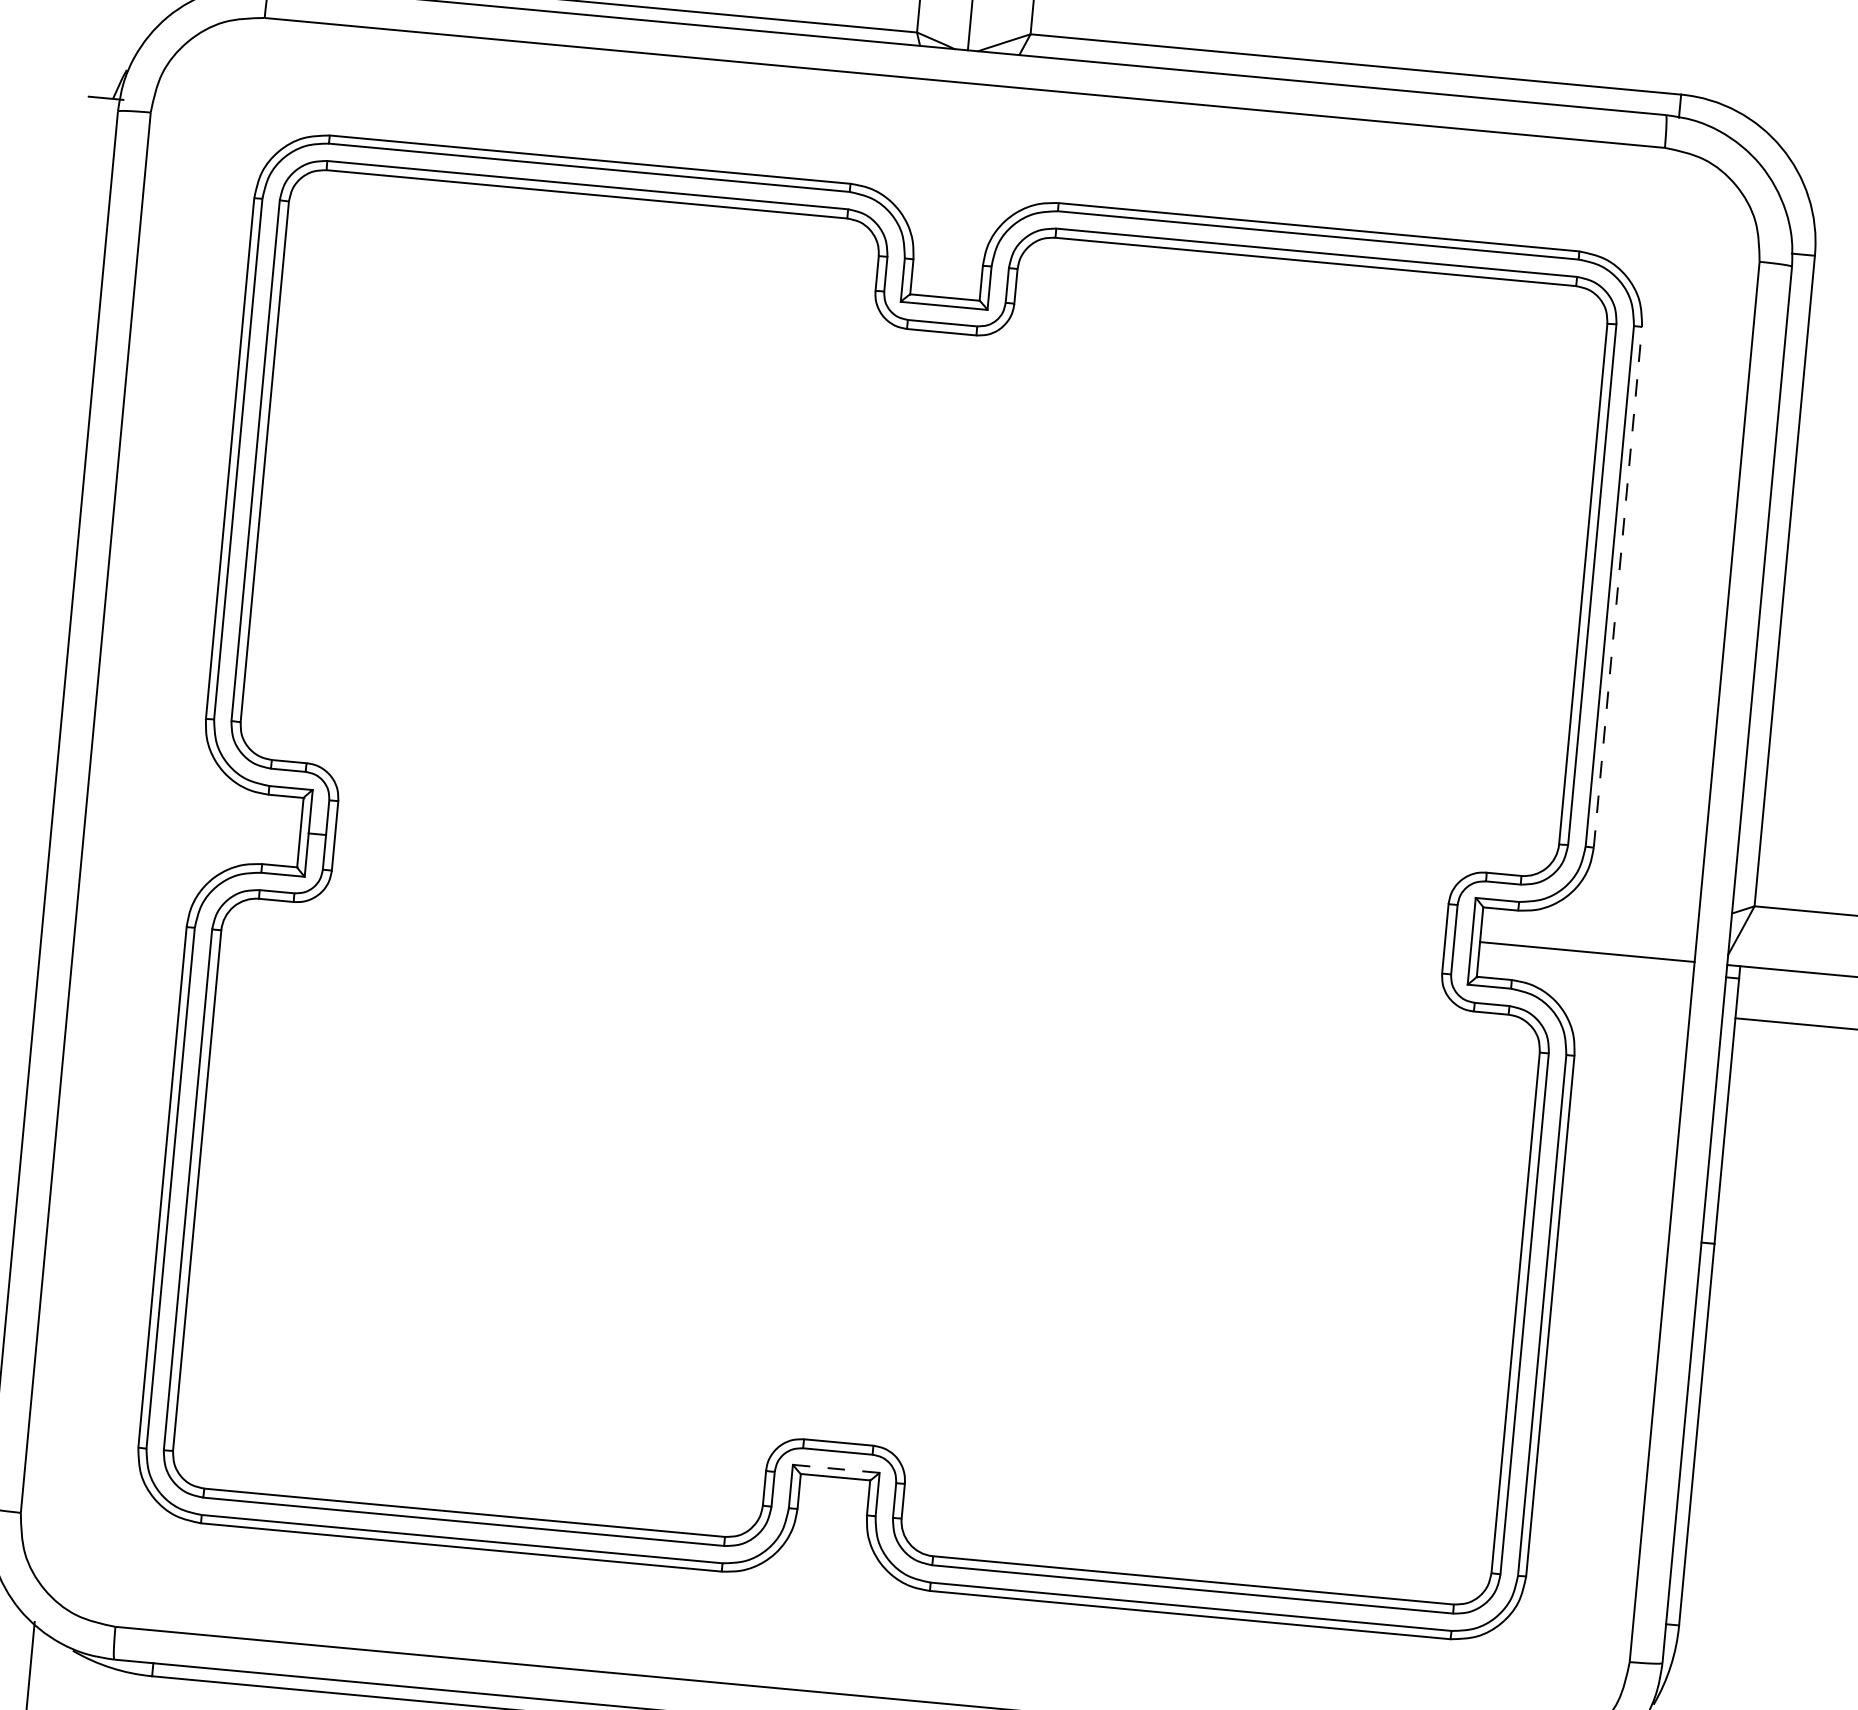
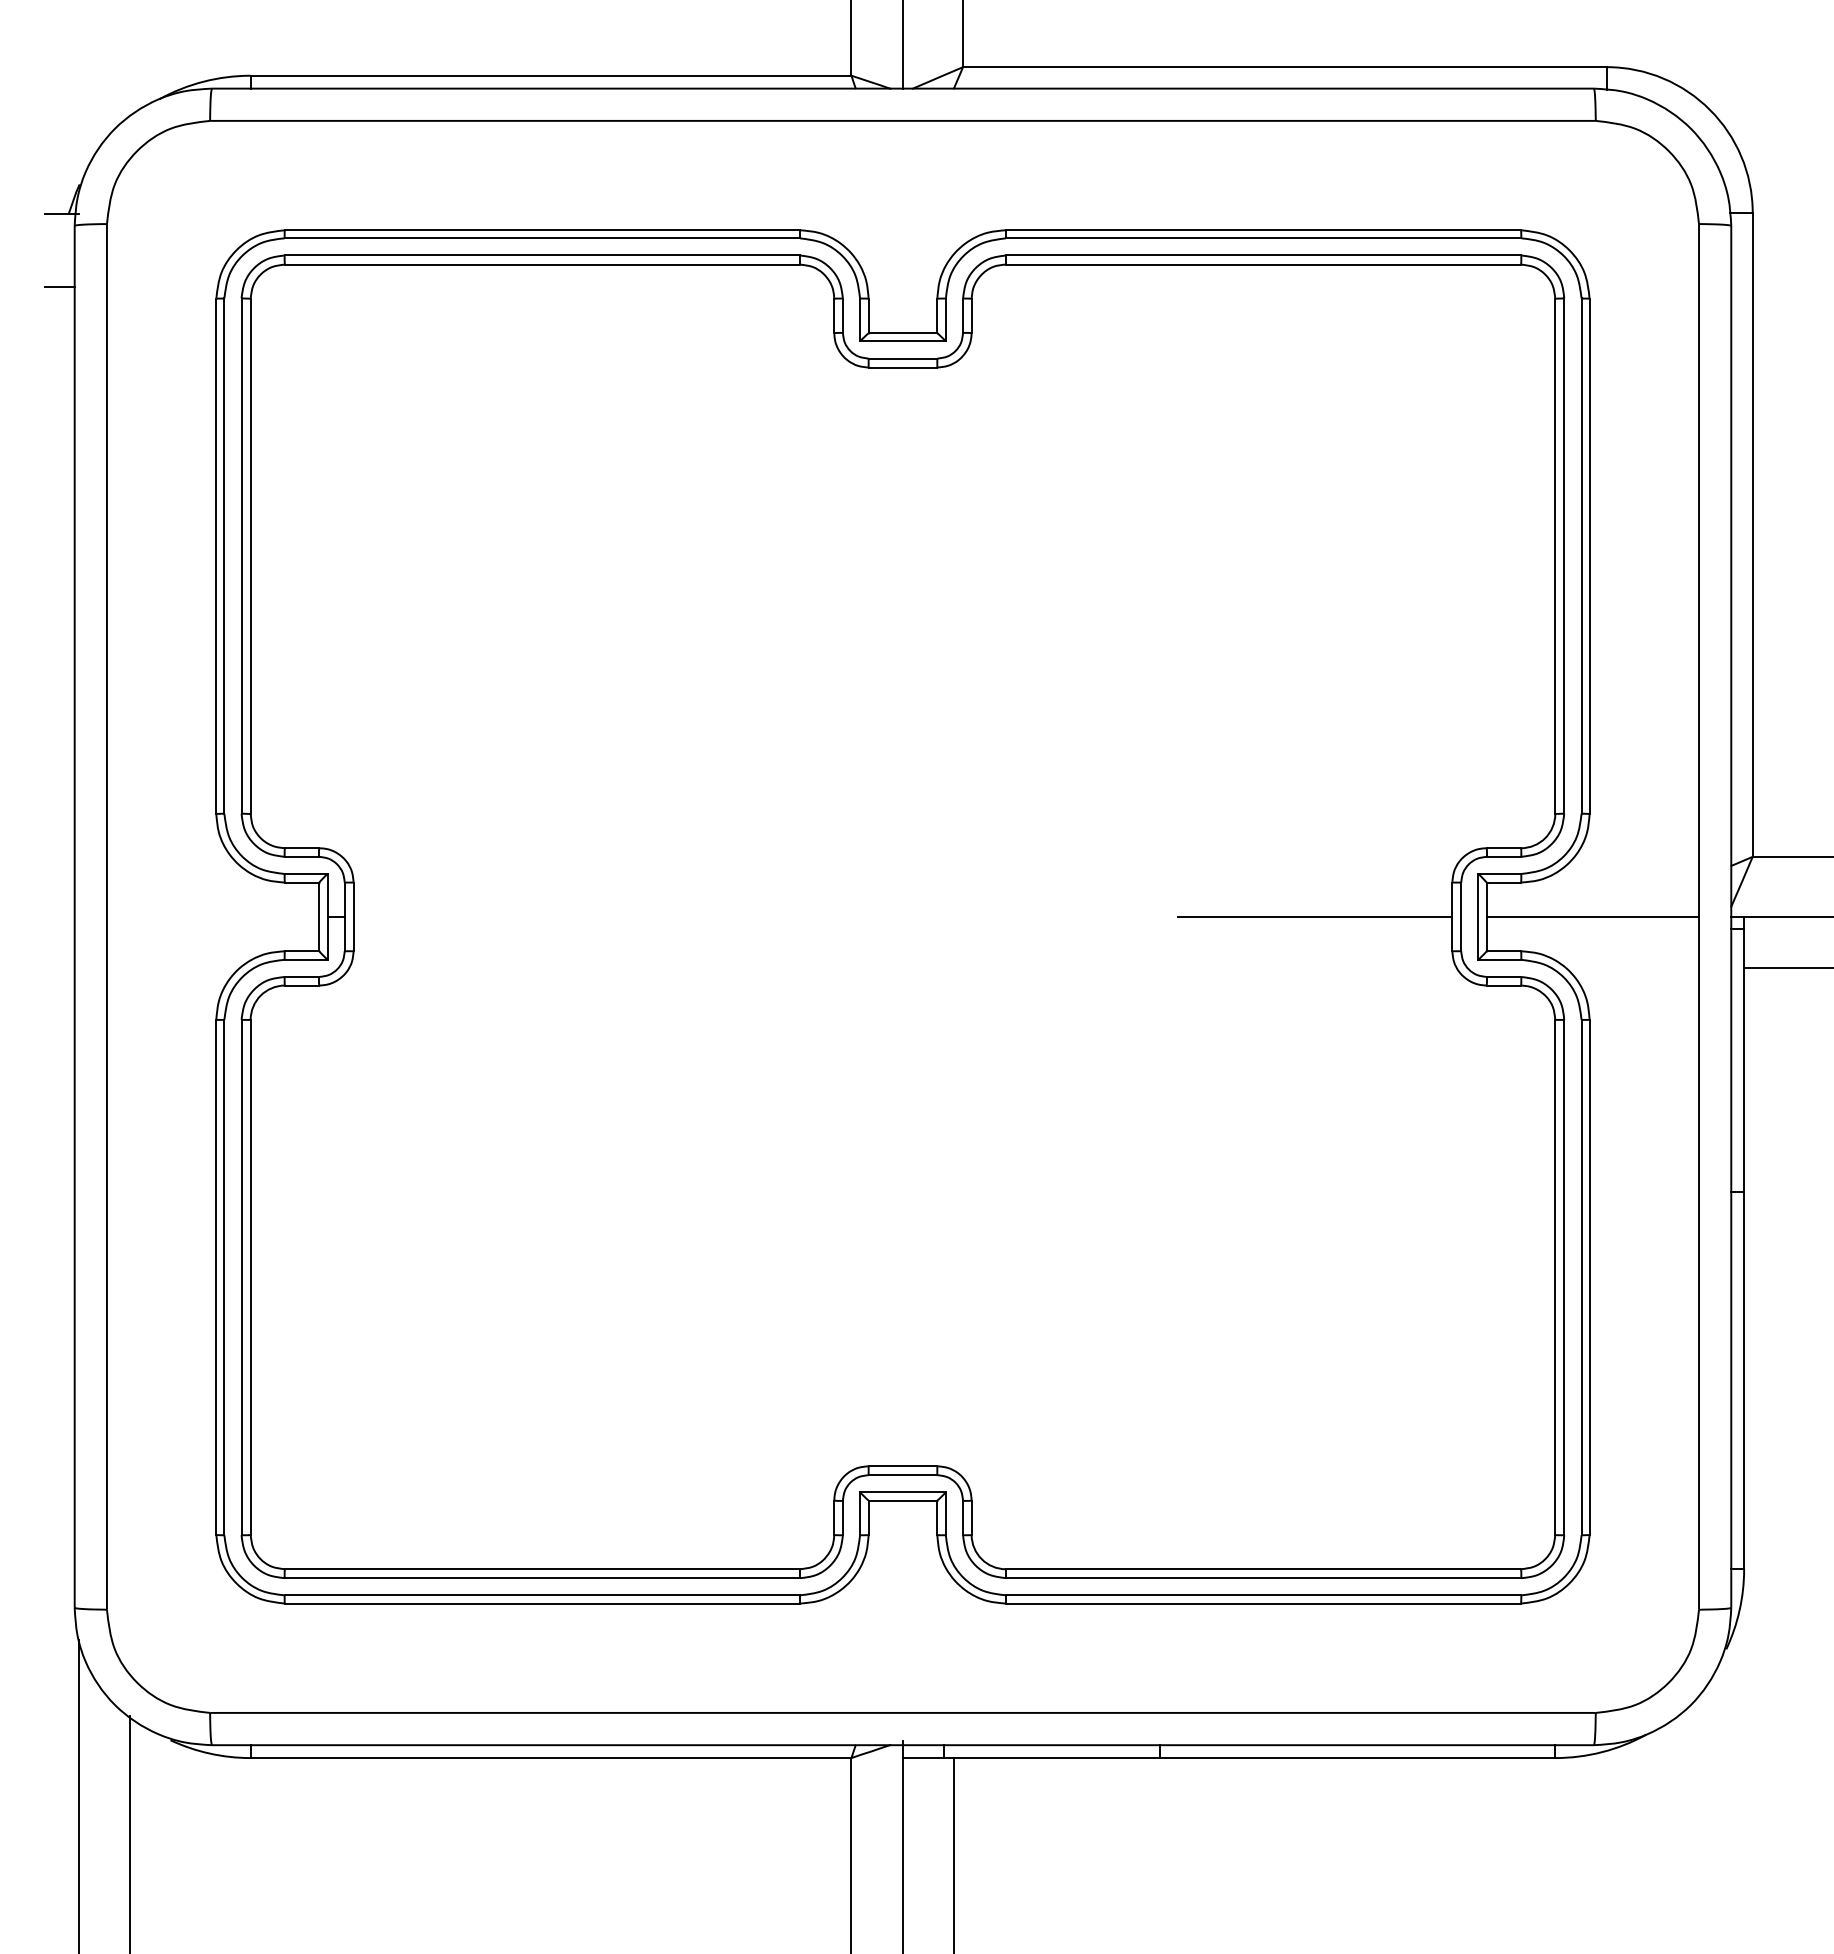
line: (96, 171) -> (59, 286), added
line: (1617, 586) -> (1589, 555), dashed -> solid
line: (1307, 925) -> (1315, 916), added
line: (835, 1468) -> (902, 1492), dashed -> solid

